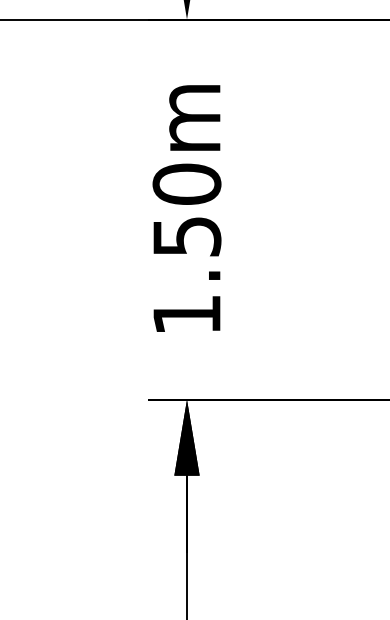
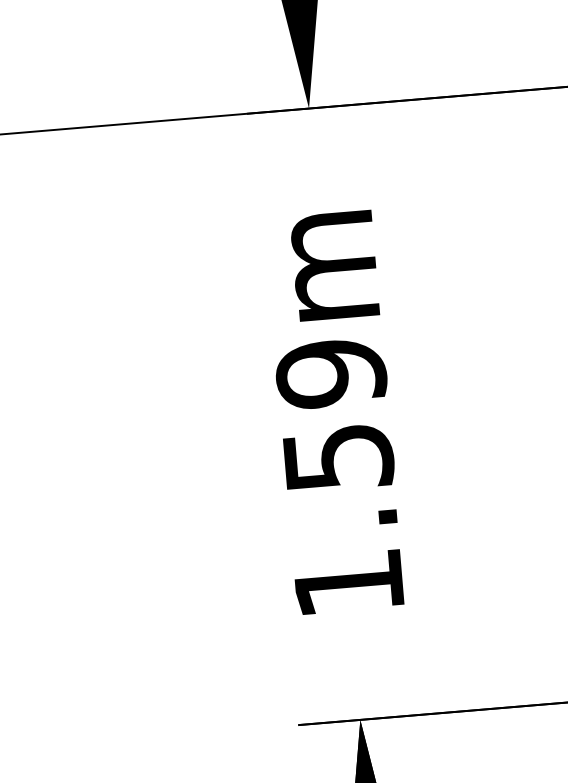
text: (186, 184) -> (330, 373), 1.50m -> 1.59m

